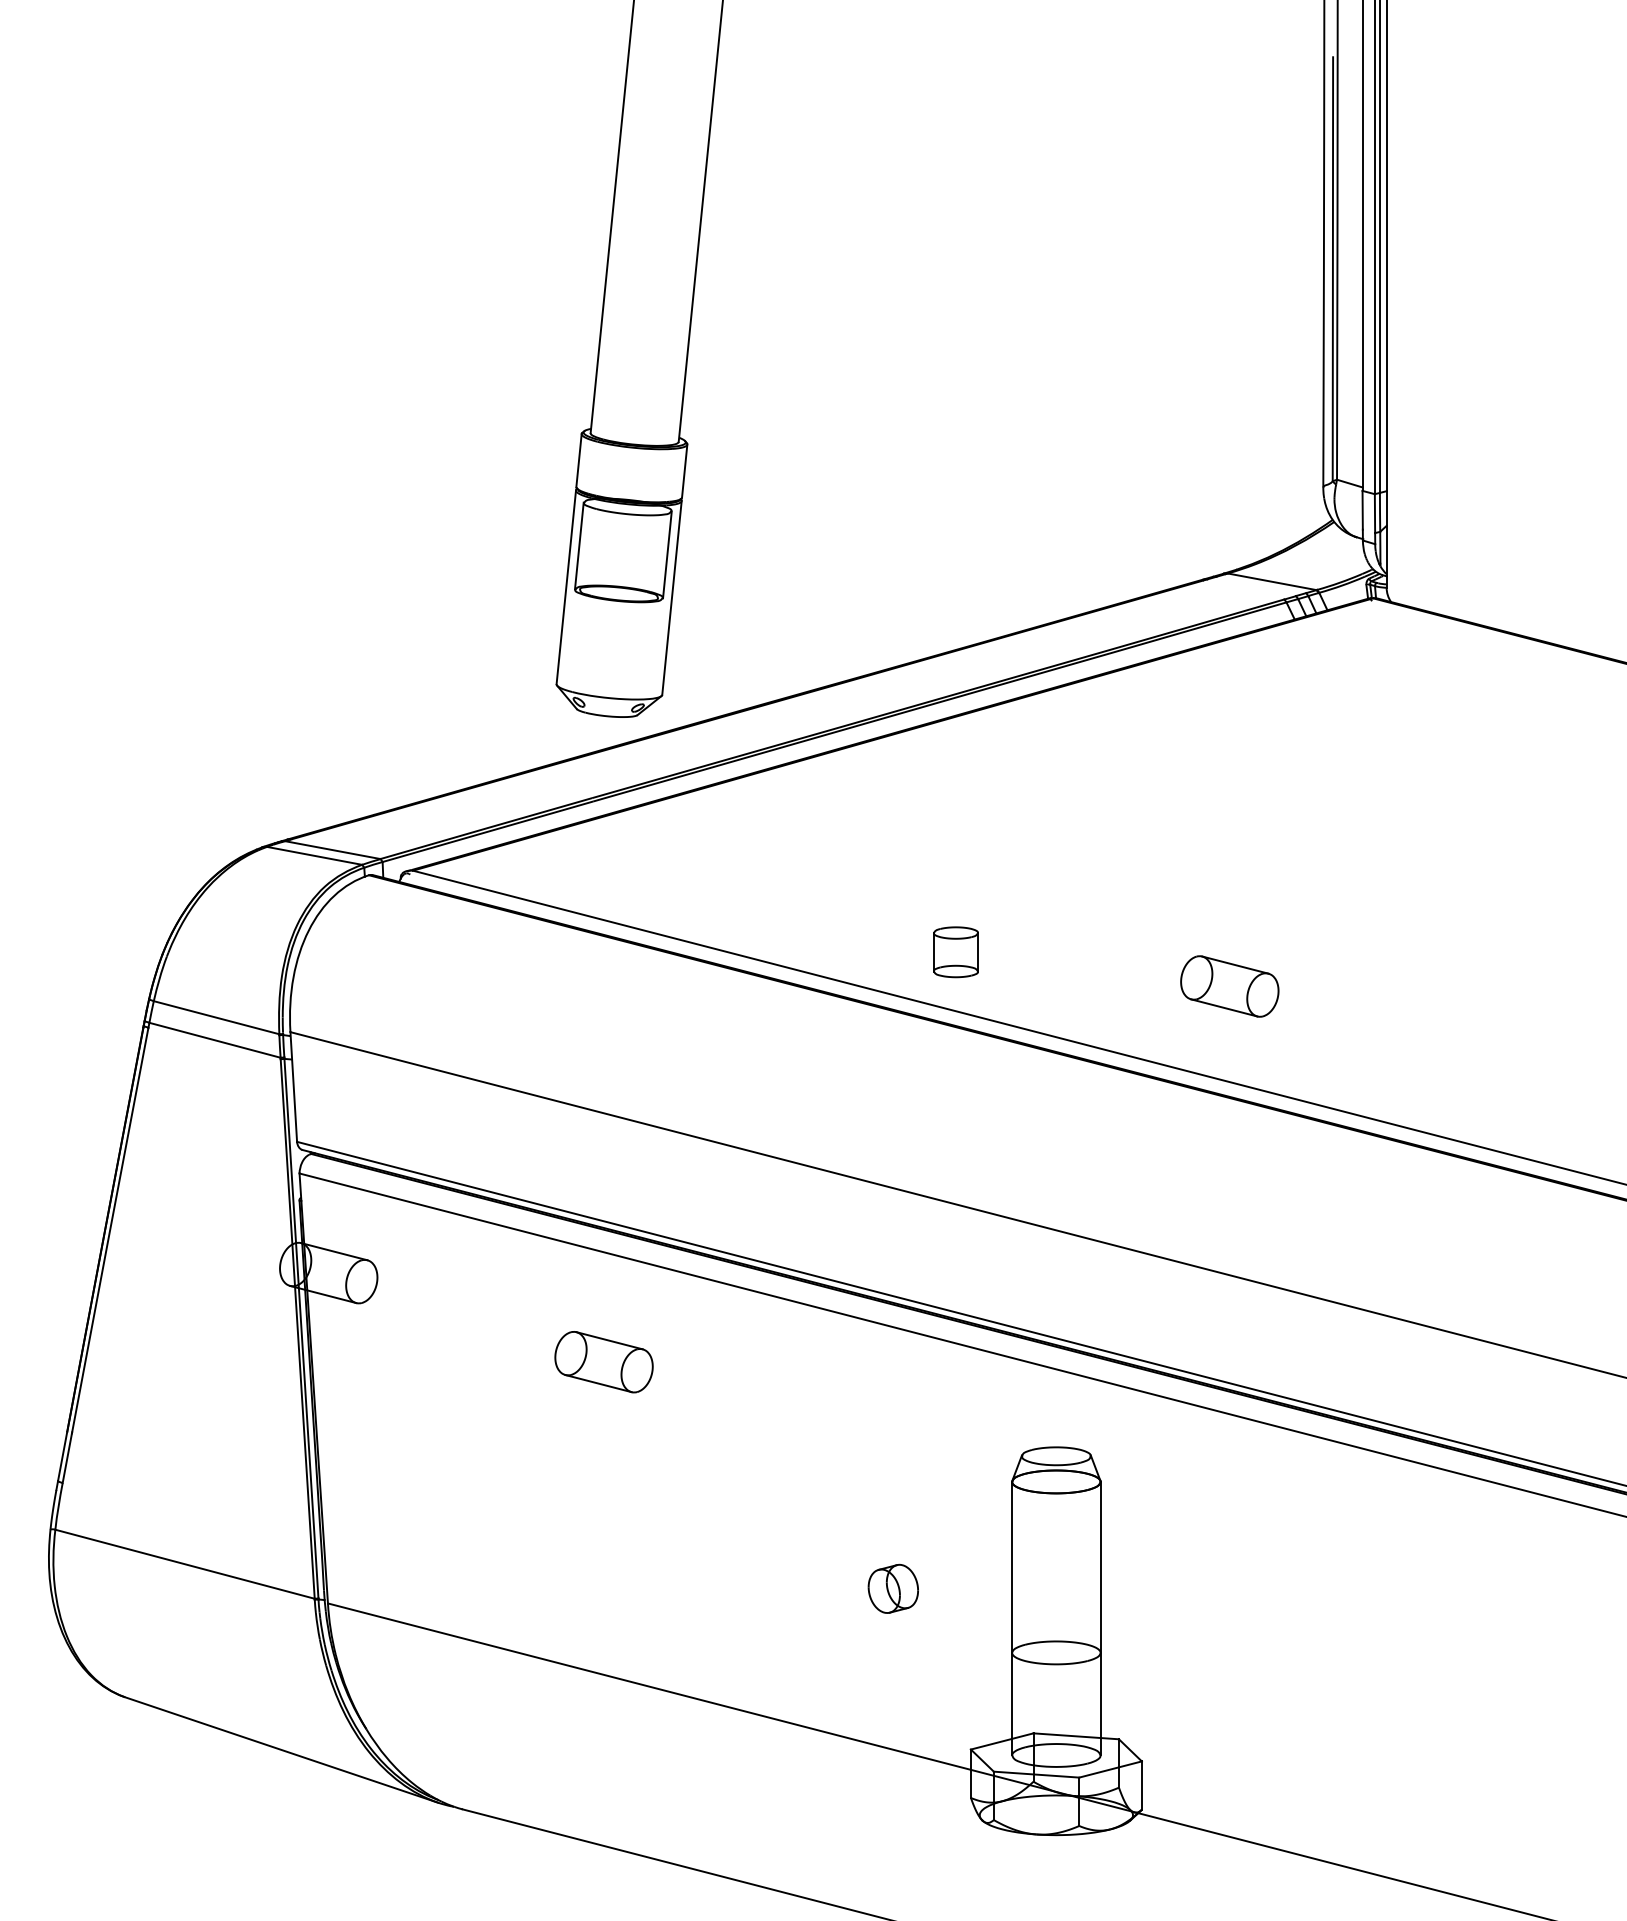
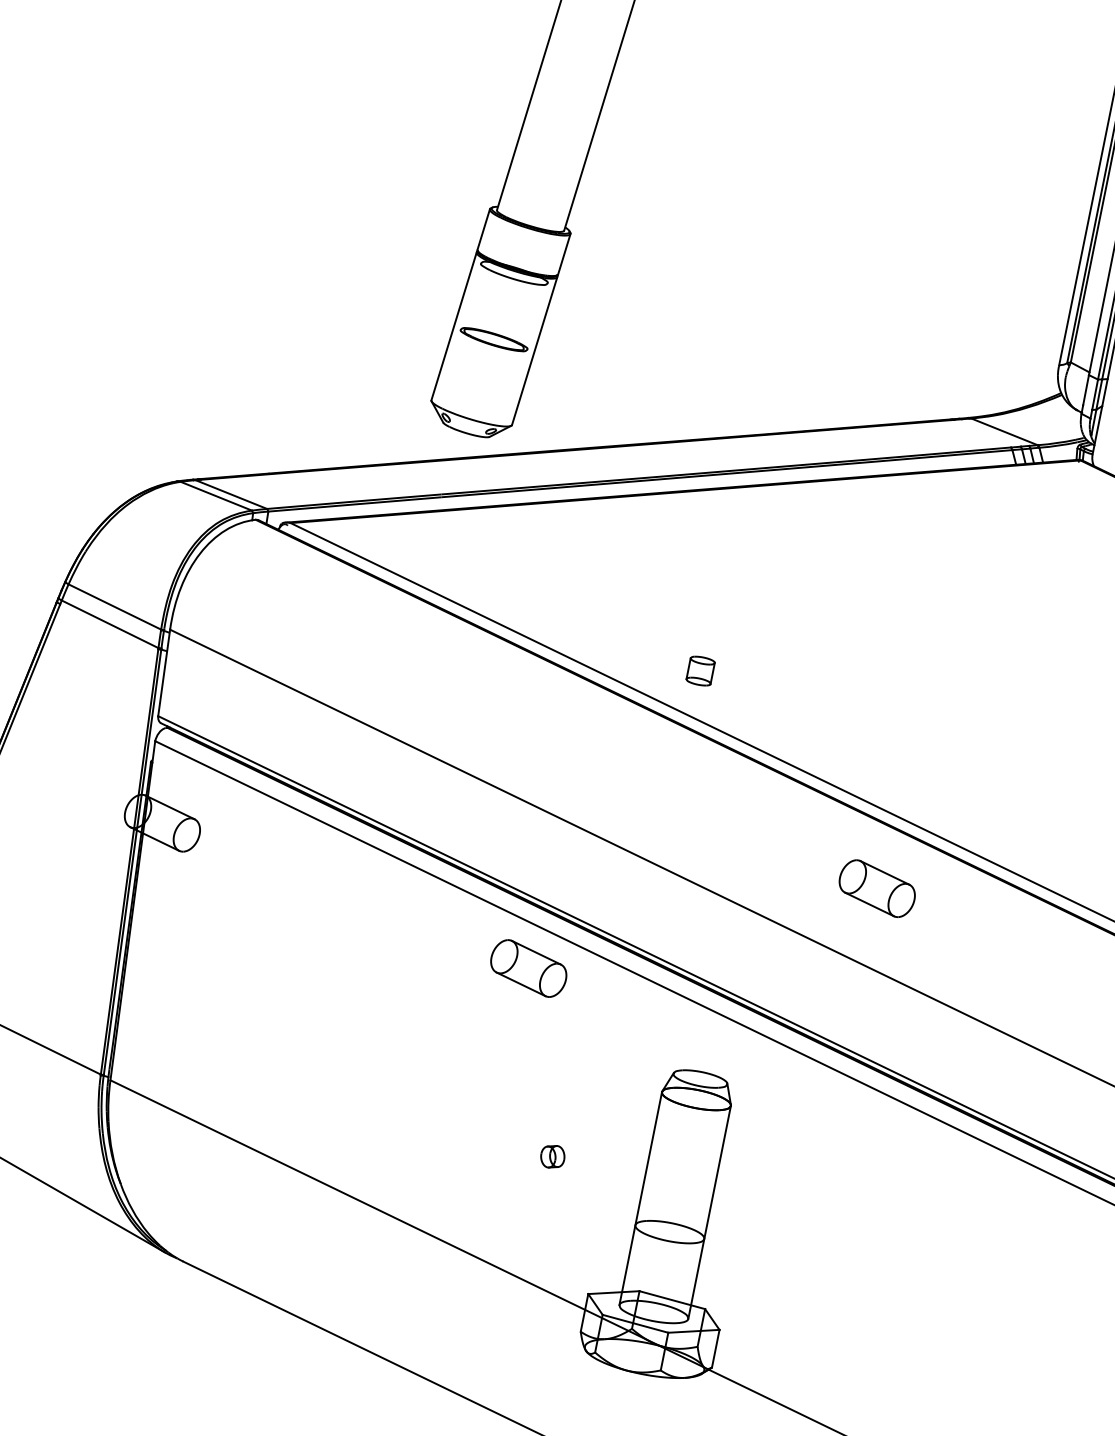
line: (578, 545) -> (470, 295), removed
line: (667, 554) -> (537, 316), removed
part: (955, 952) -> (700, 671), size x0.7
part: (1229, 986) -> (877, 888), moved
part: (603, 1362) -> (528, 968), moved
part: (892, 1588) -> (552, 1156), size x0.6

